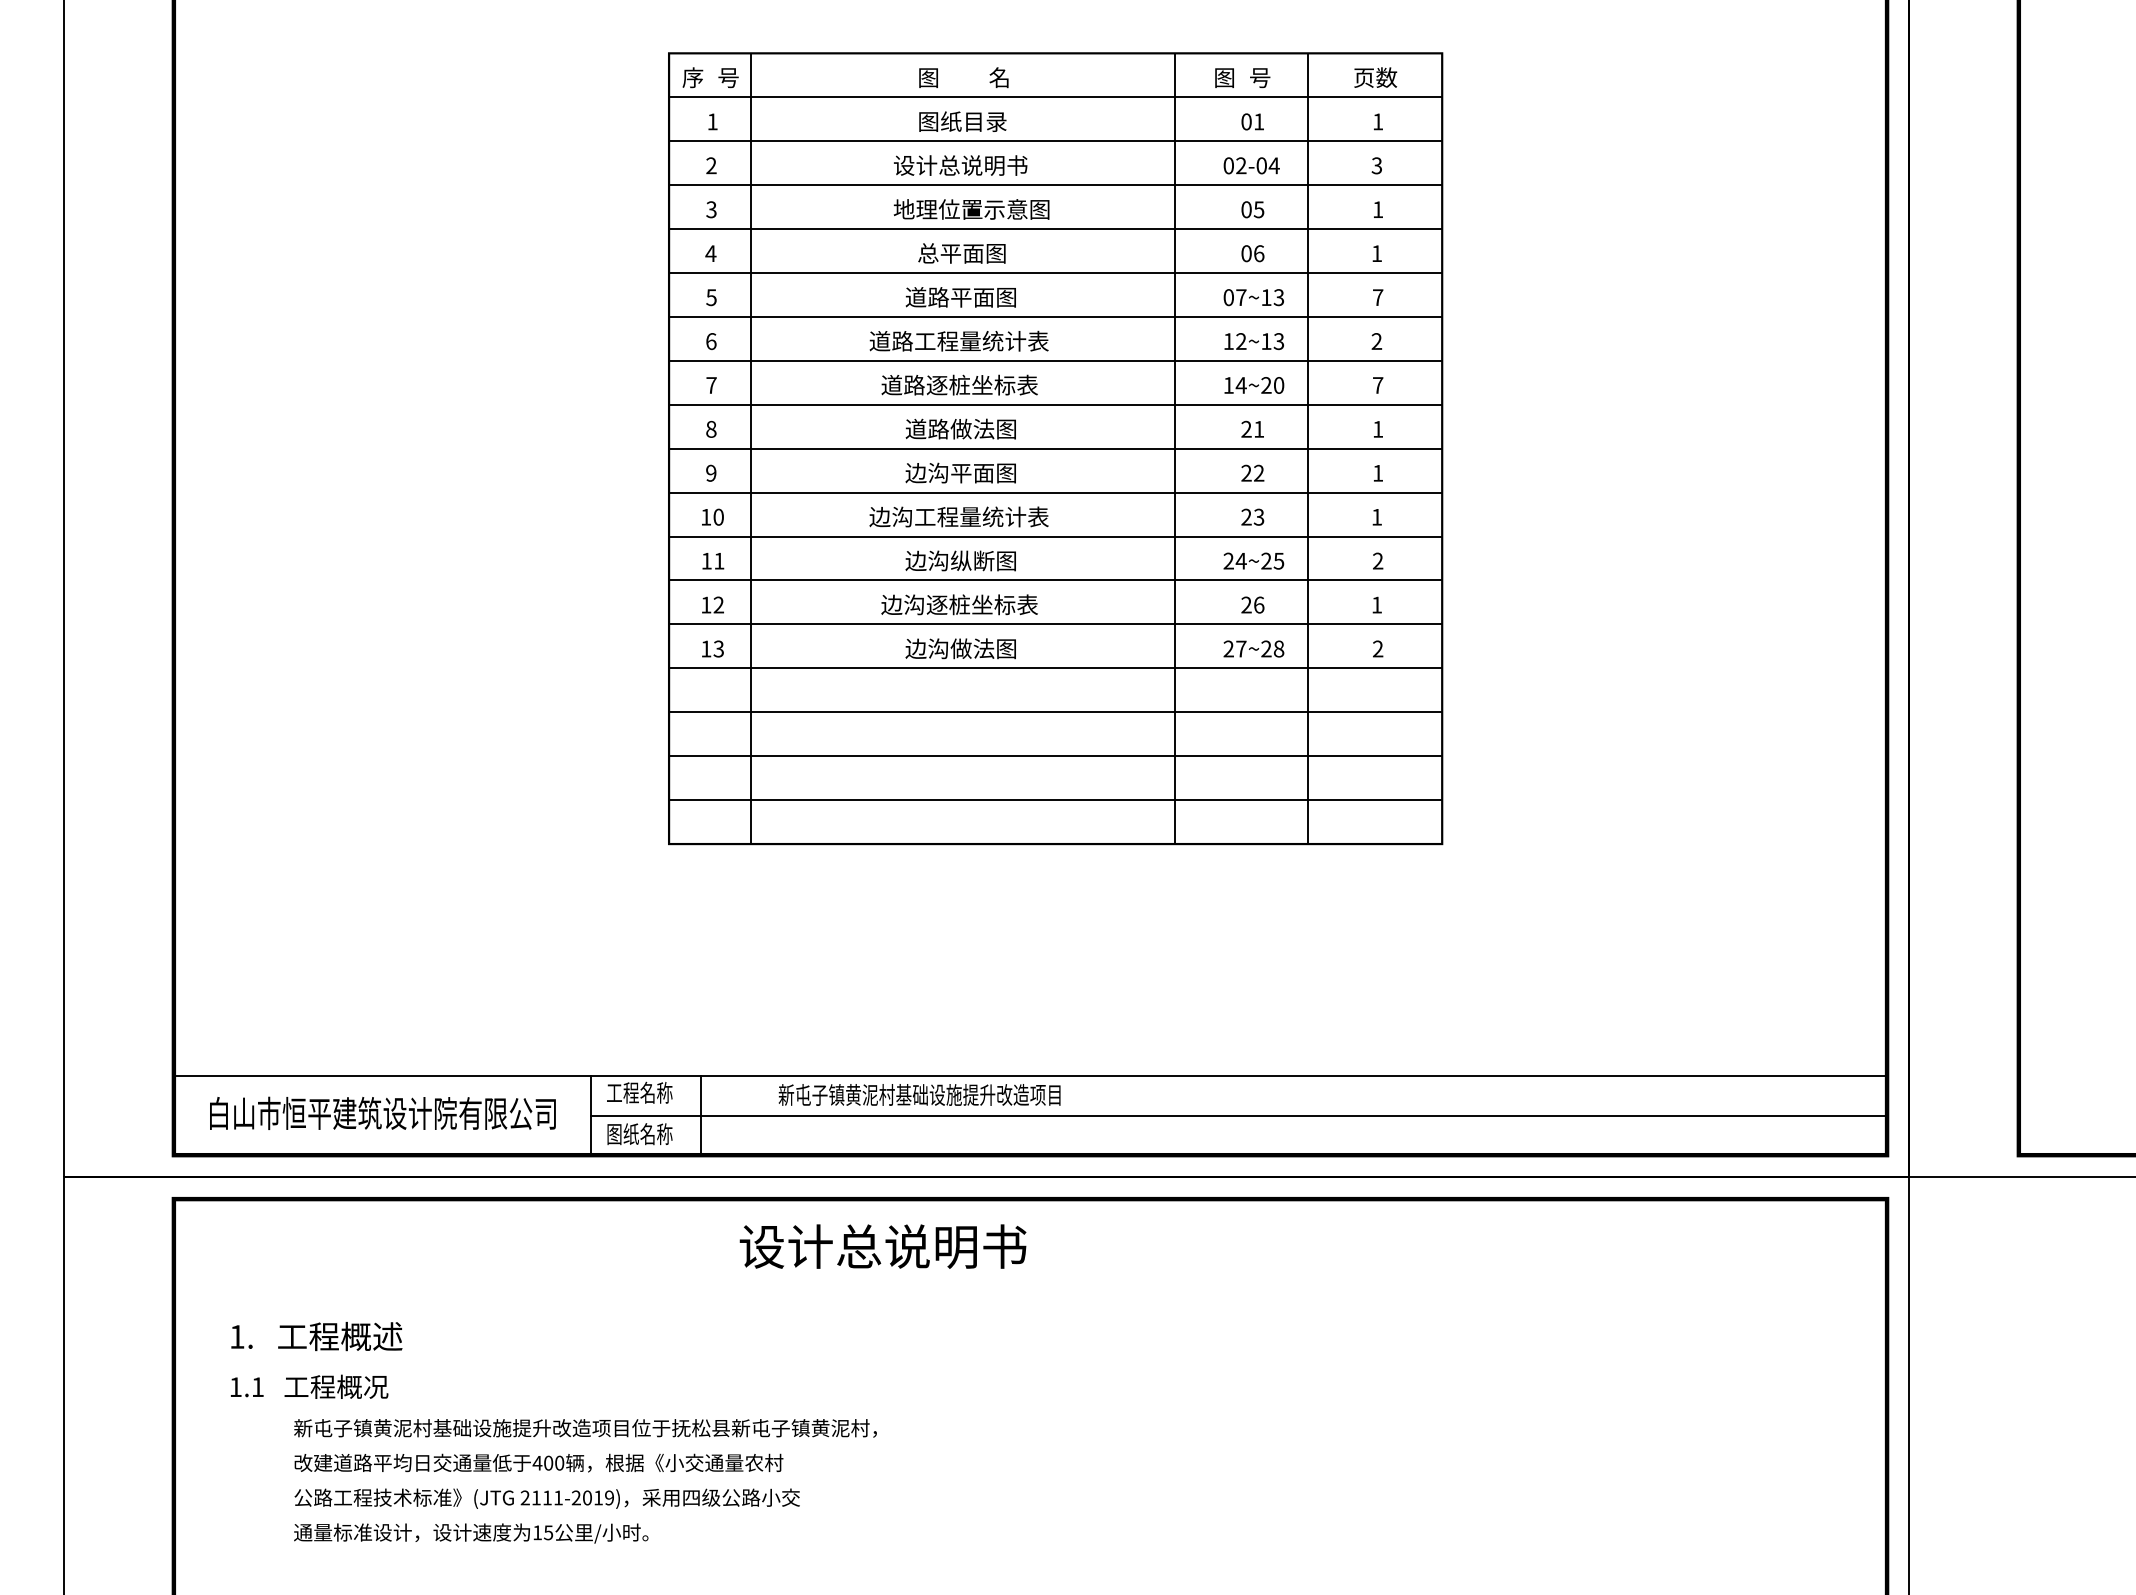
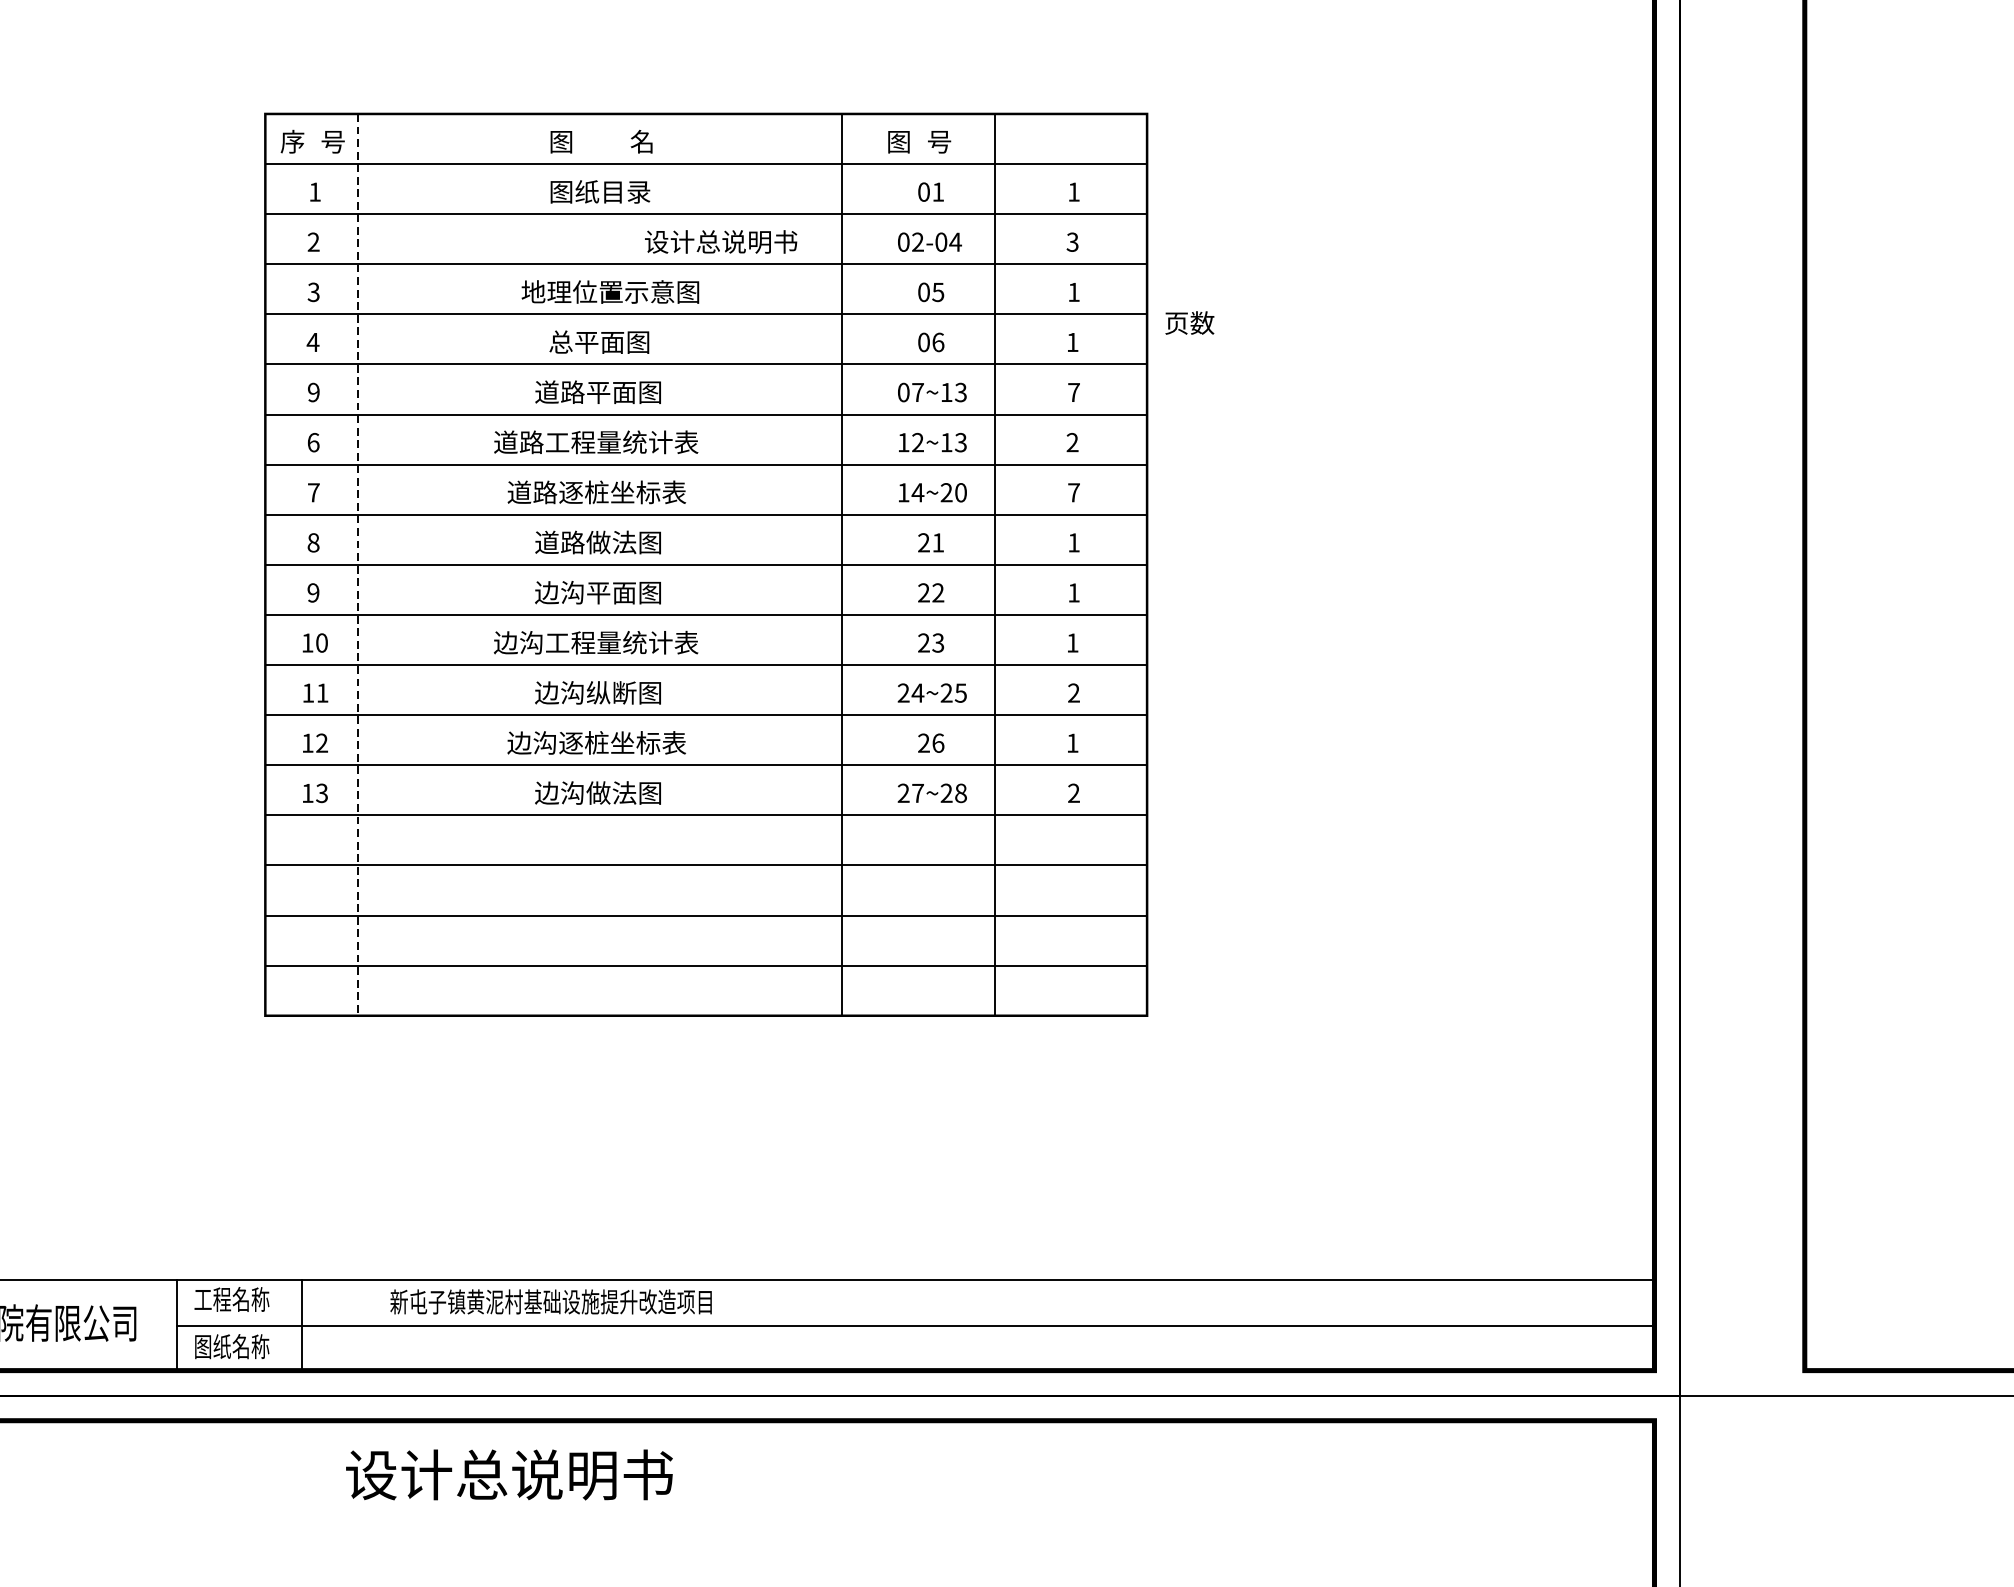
text: (1375, 77) -> (1189, 322), moved
text: (960, 165) -> (720, 241), moved
text: (711, 297) -> (313, 392), 5 -> 9
line: (750, 449) -> (358, 565), solid -> dashed

